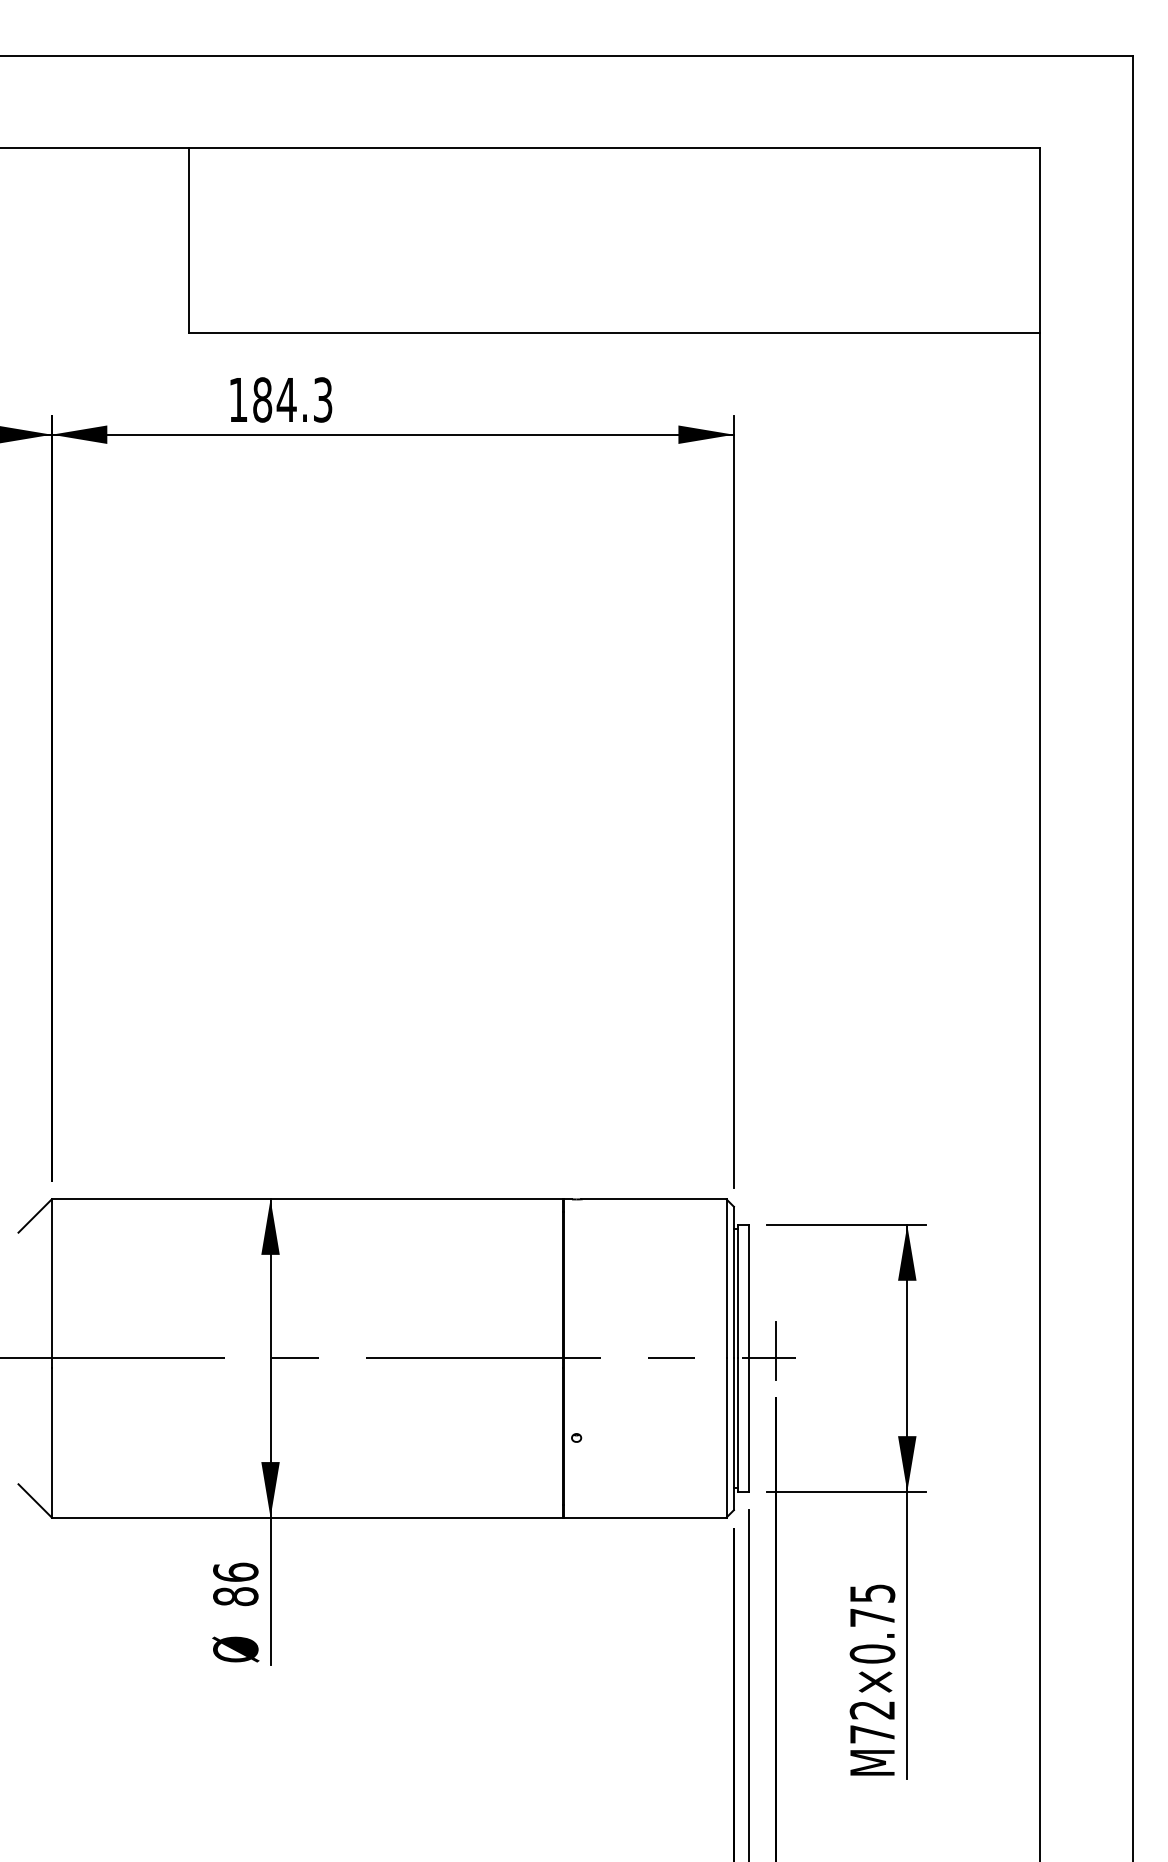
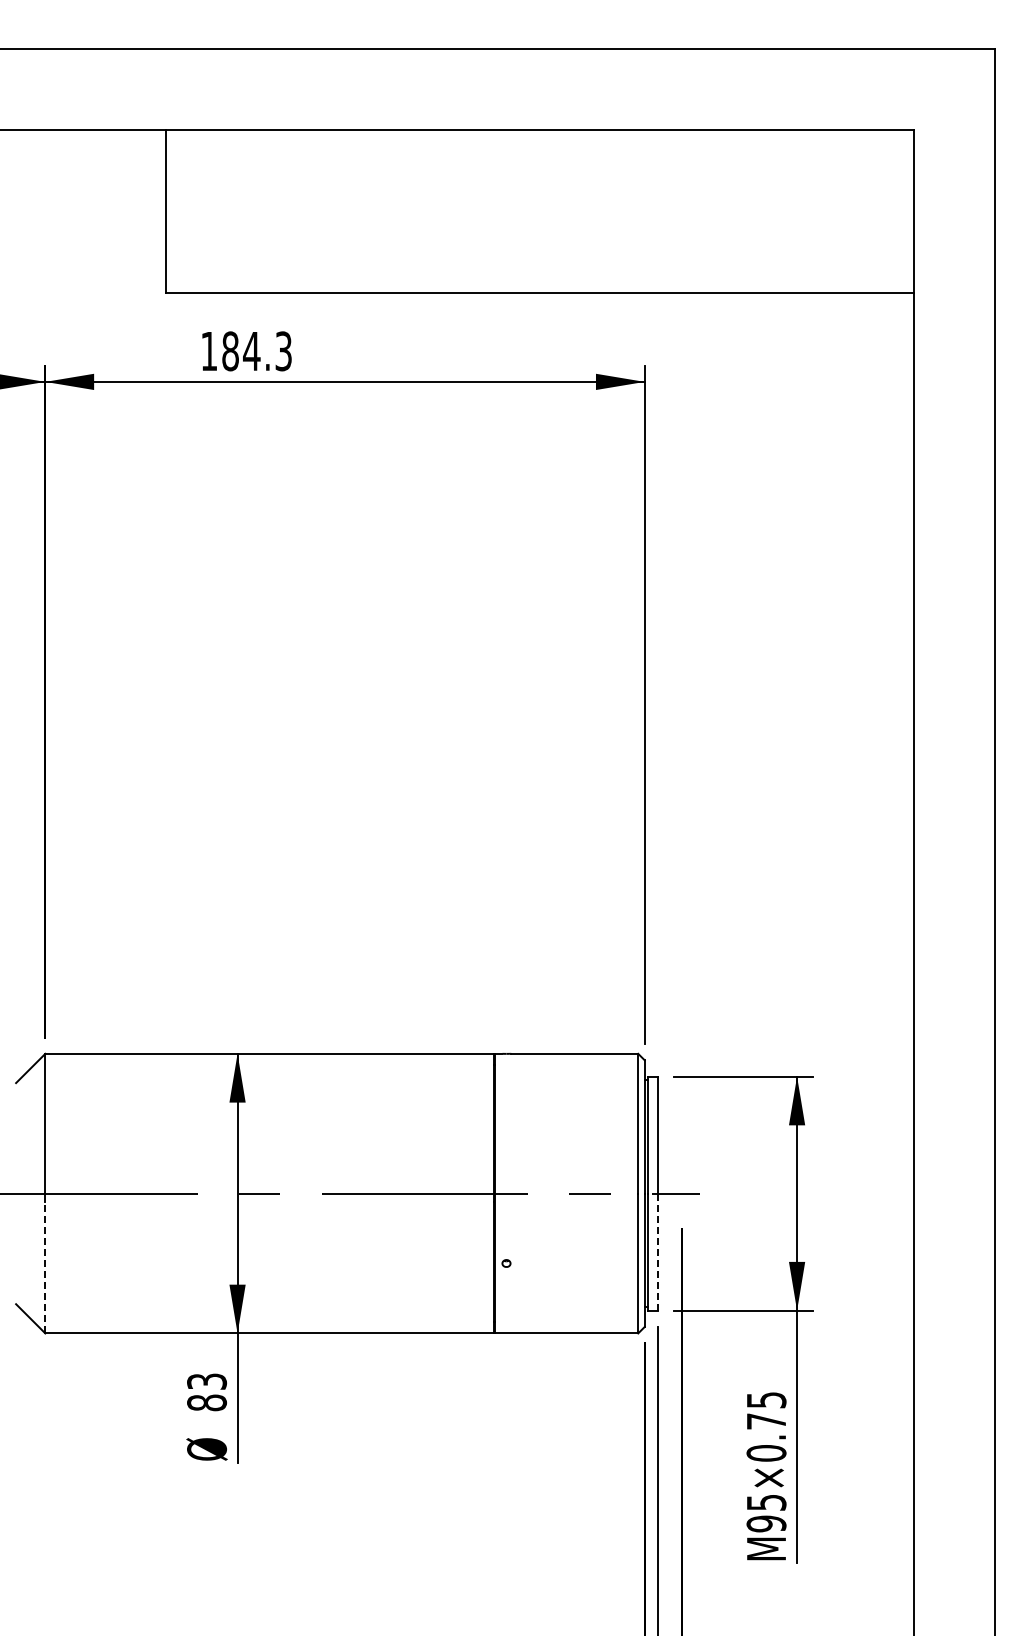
line: (776, 1350) -> (682, 1186), removed
line: (748, 1425) -> (657, 1252), solid -> dashed
line: (51, 1442) -> (45, 1267), solid -> dashed
text: (236, 1572) -> (207, 1381), 86 -> 83
text: (872, 1722) -> (766, 1513), M72×0.75 -> M95×0.75

